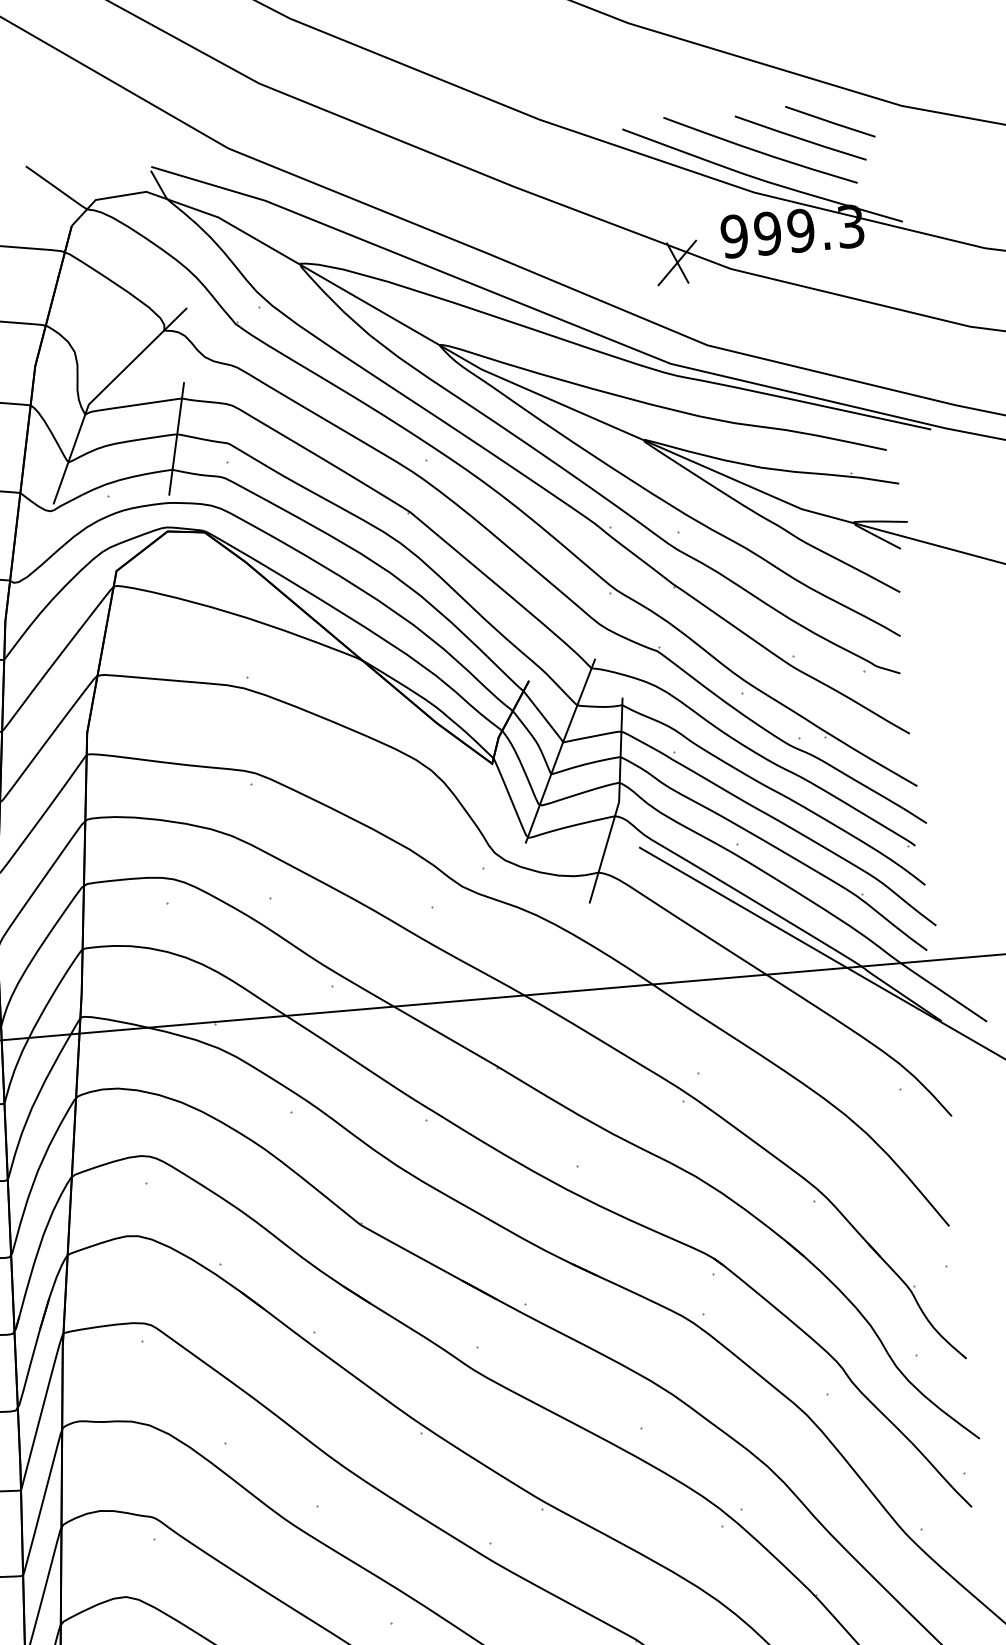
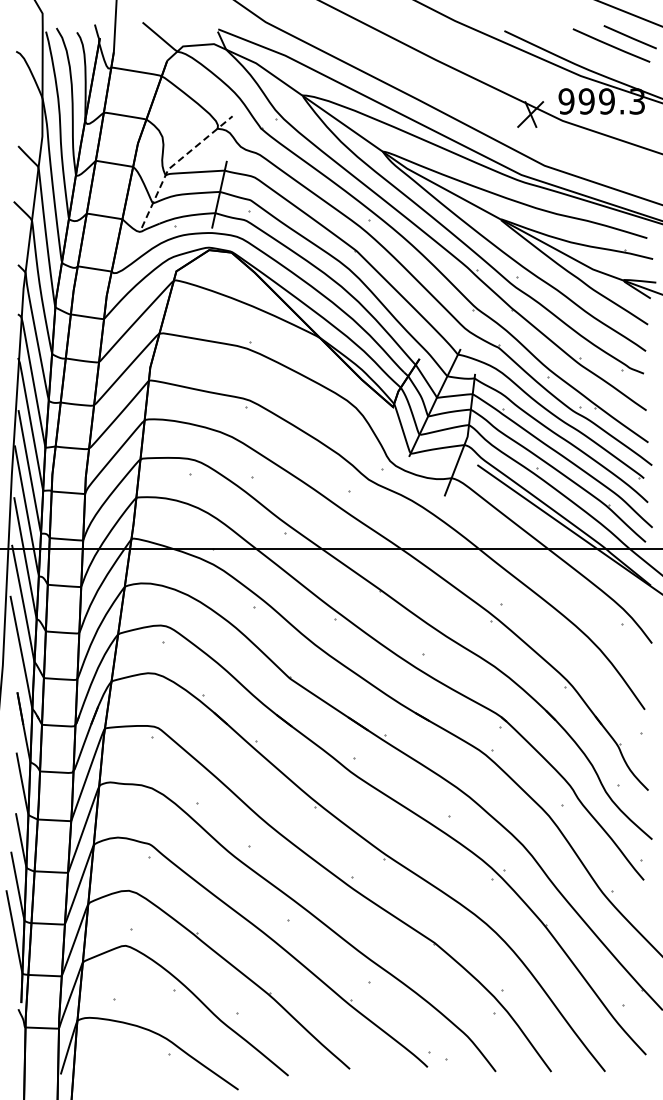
curve: (758, 149) -> (585, 50), removed
line: (99, 393) -> (175, 163), solid -> dashed

